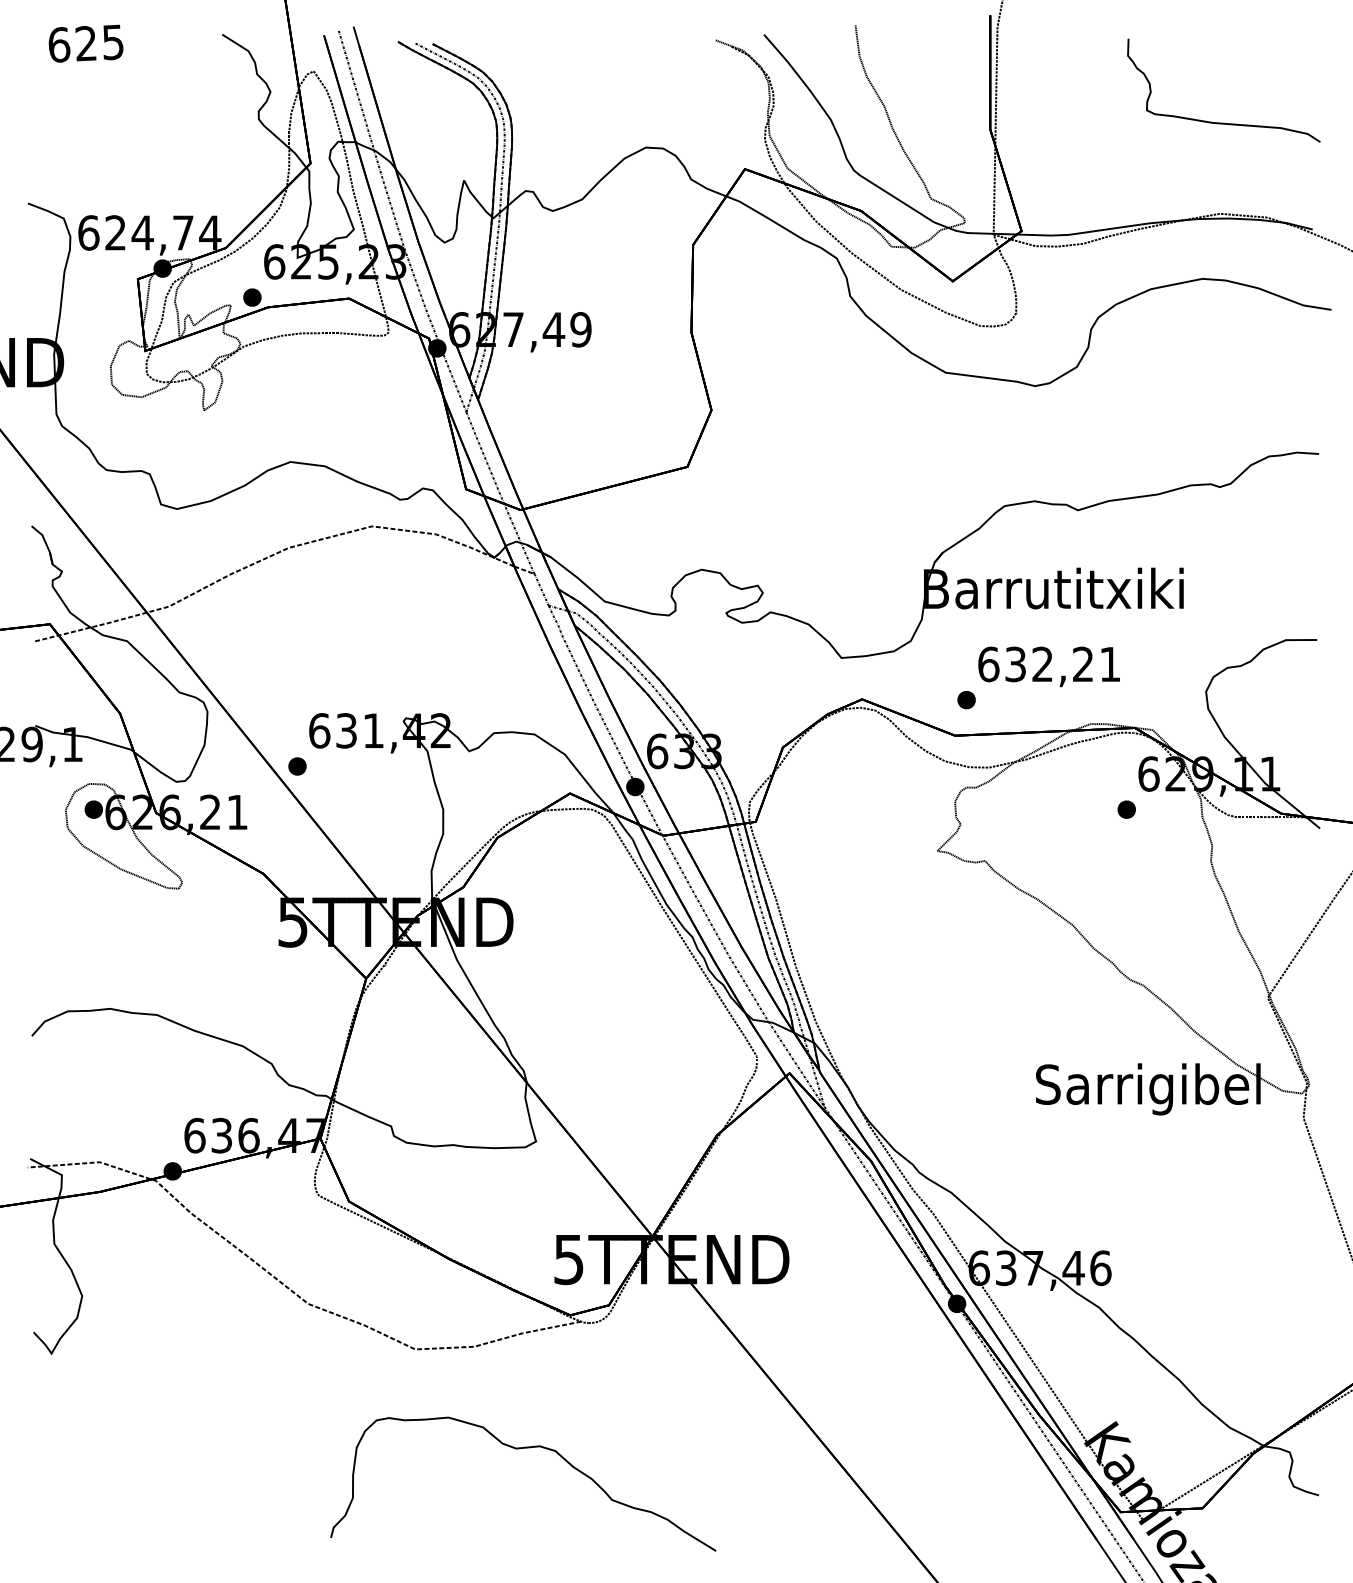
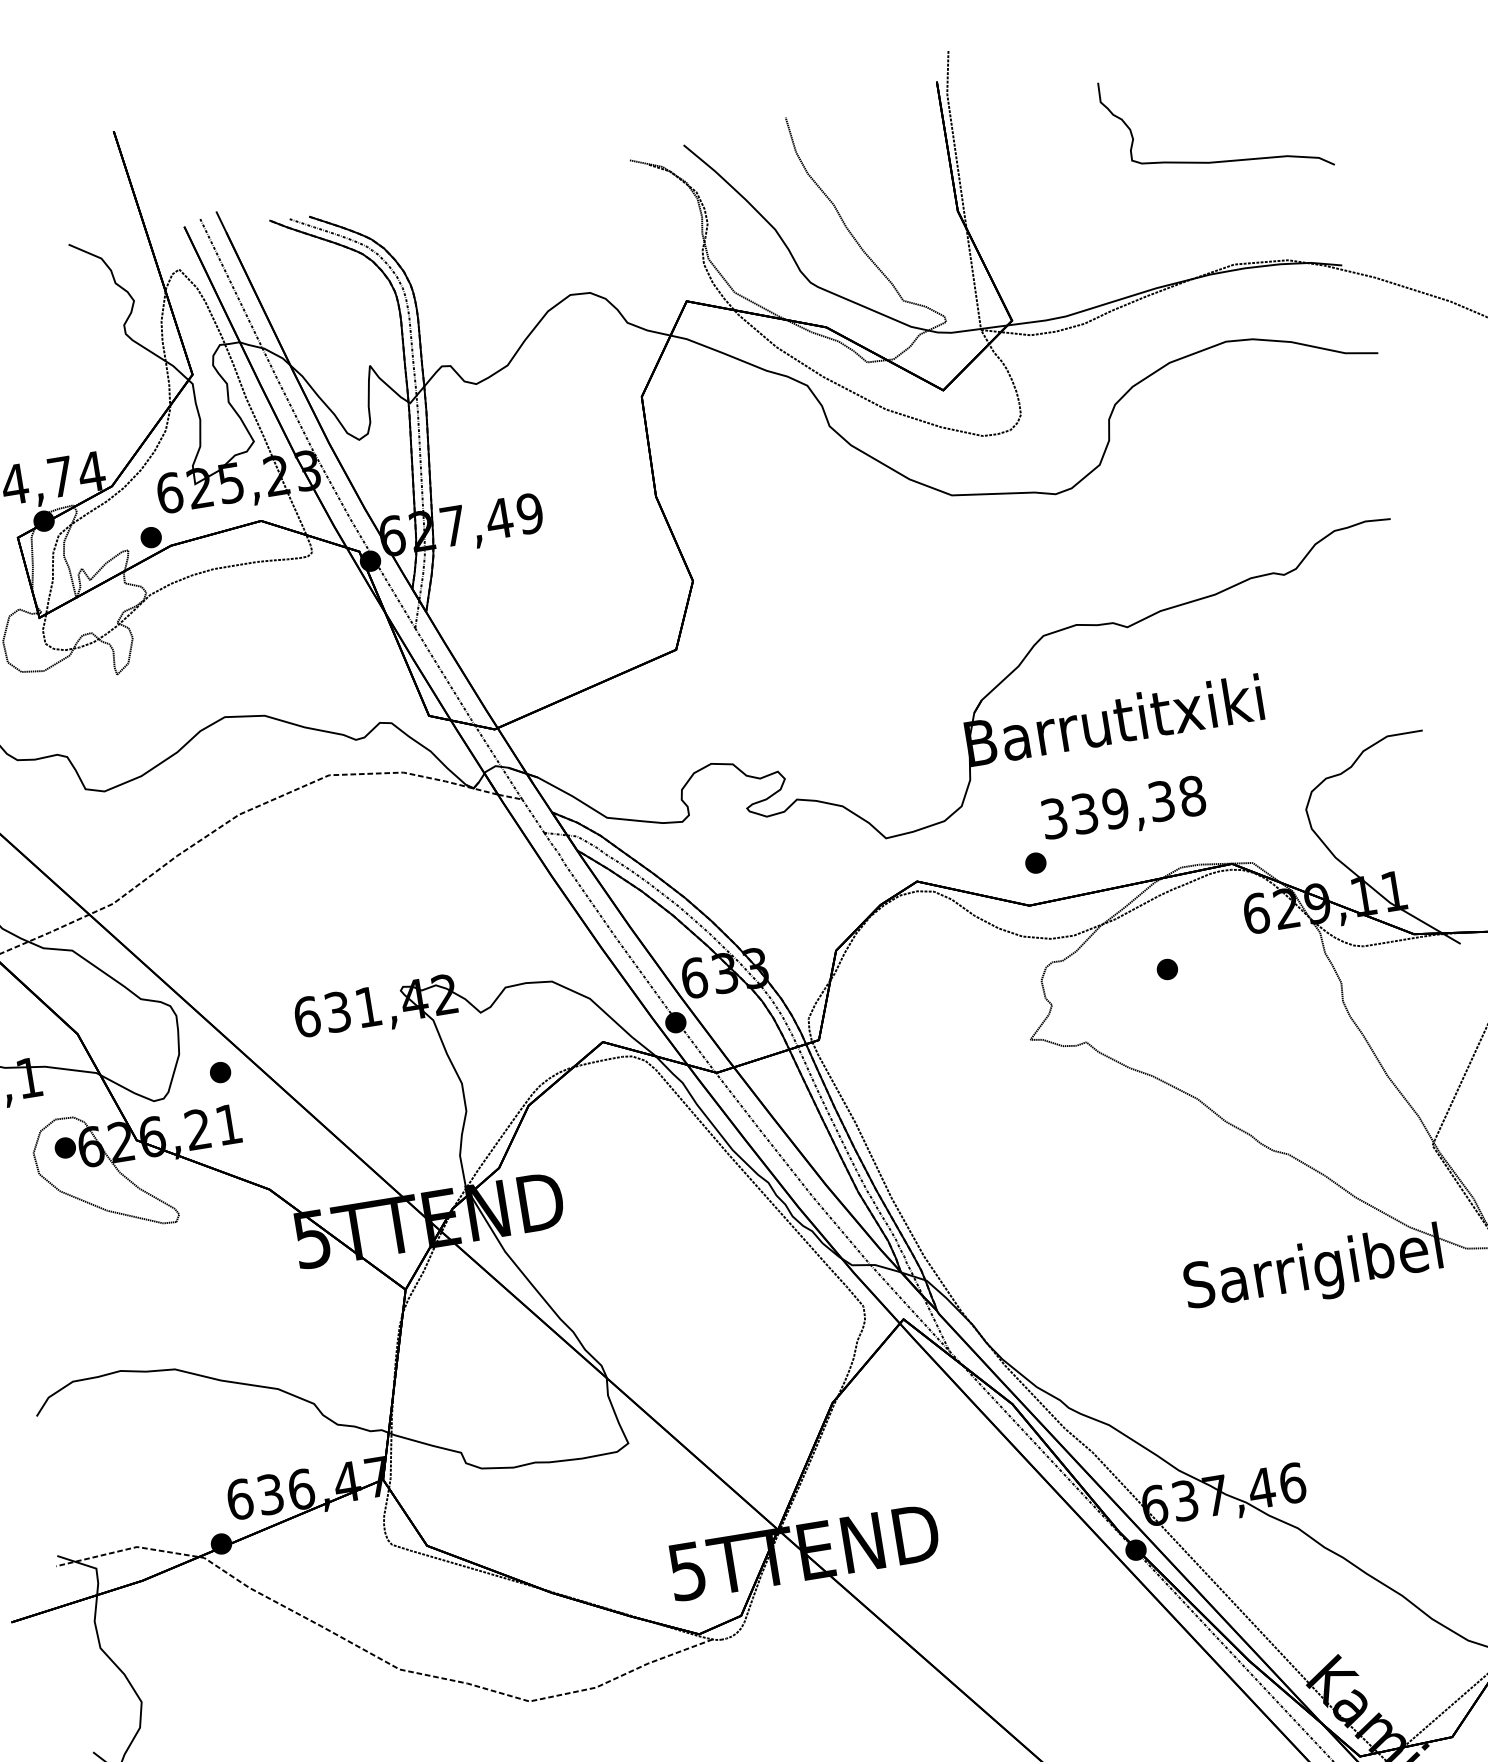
text: (1049, 664) -> (1123, 807), 632,21 -> 339,38
part: (297, 766) -> (220, 1072), moved
part: (1126, 809) -> (1167, 969), moved

